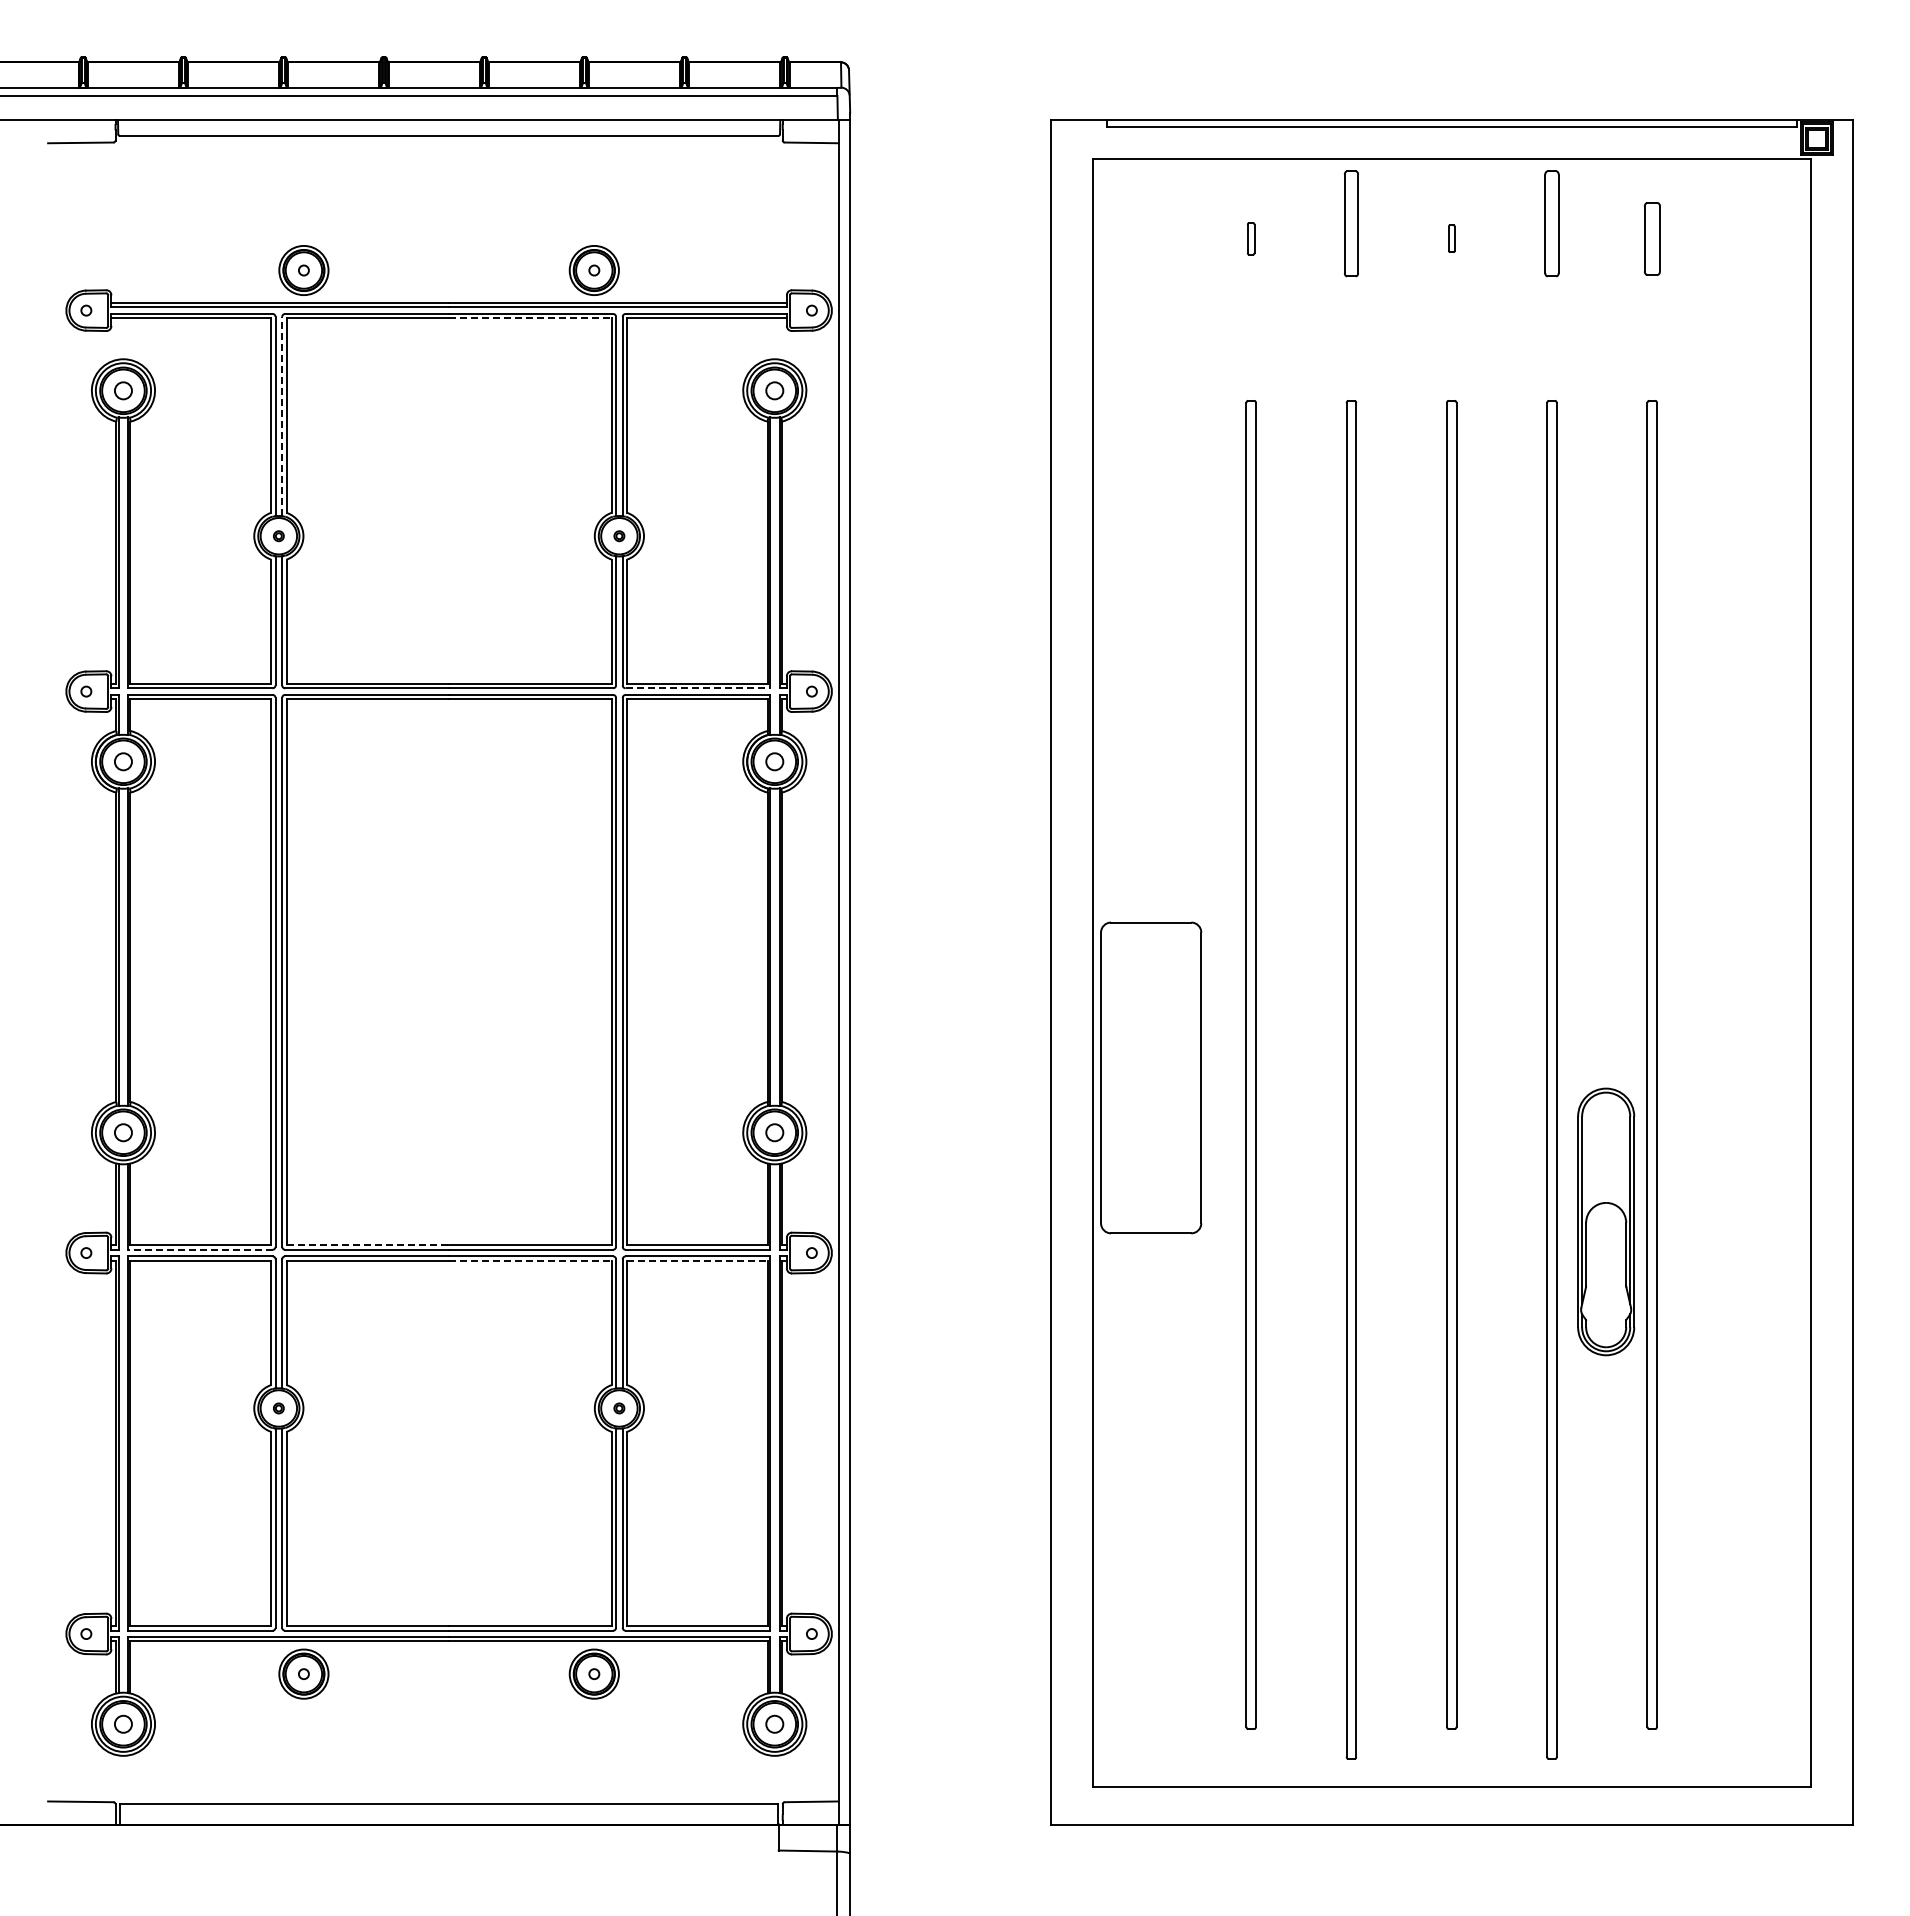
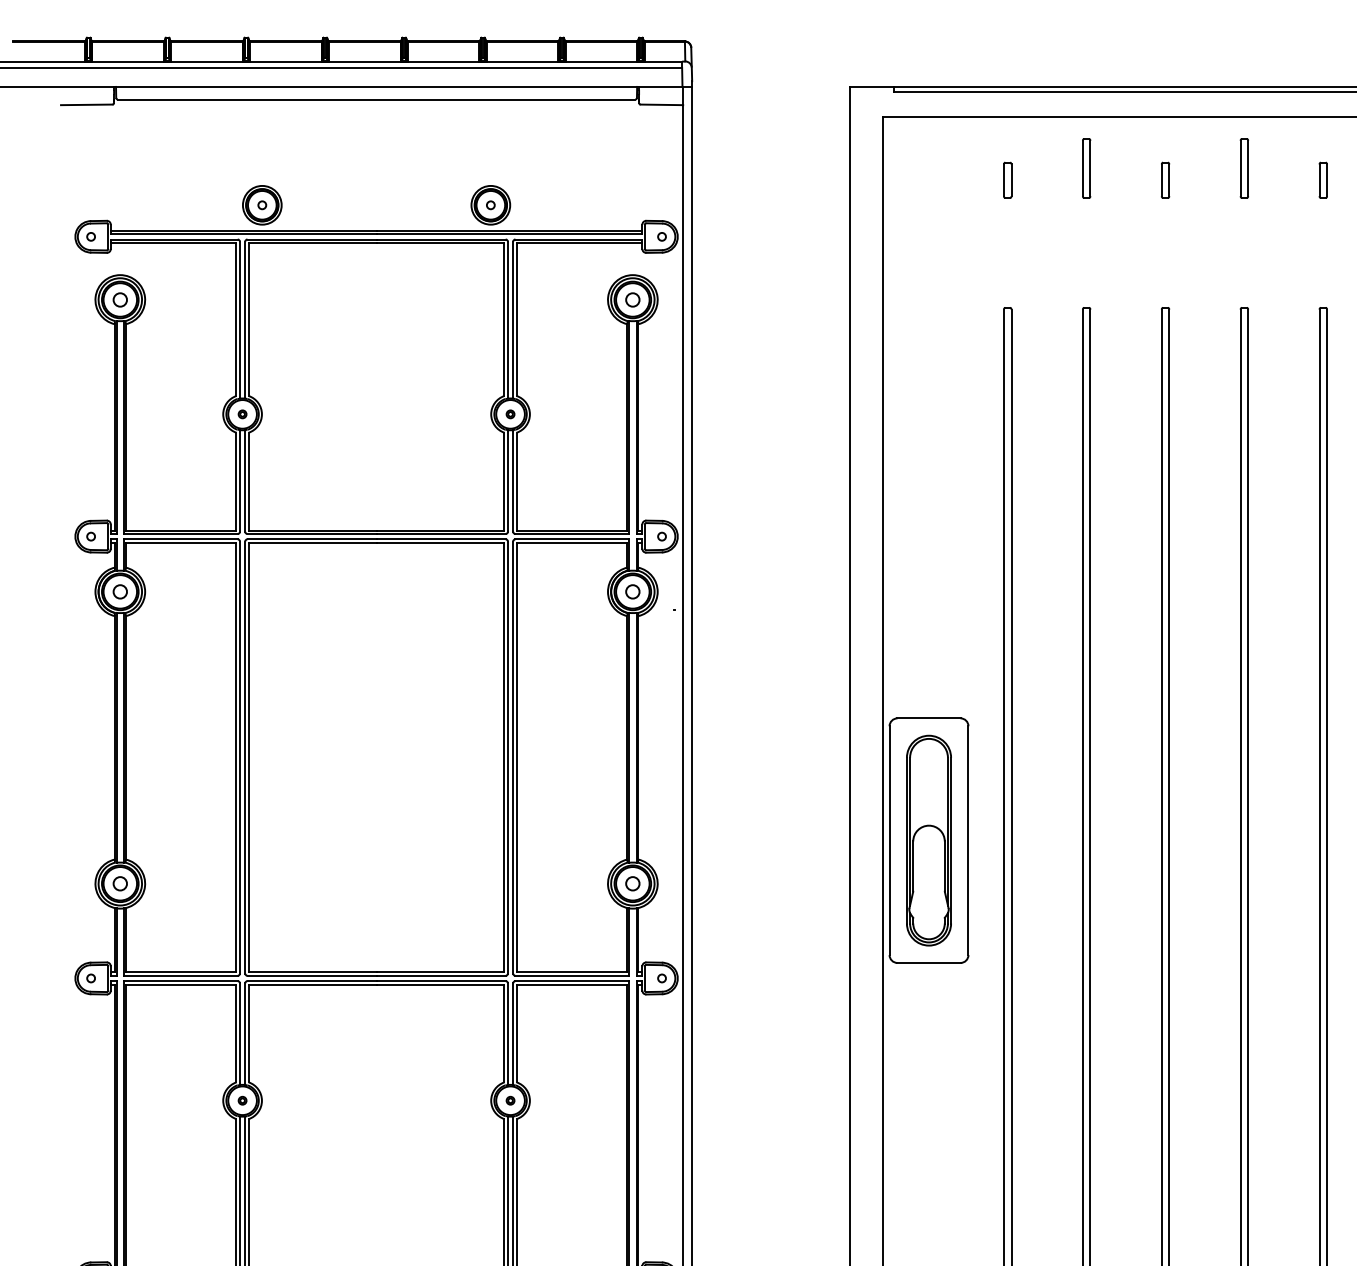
part: (1351, 223) -> (1086, 168), size x0.71
part: (1551, 223) -> (1244, 168), size x0.71
part: (1250, 238) -> (1007, 180), size x1.43
part: (1451, 238) -> (1165, 180), size x1.67
part: (1651, 238) -> (1322, 180), size x0.62
line: (530, 318) -> (440, 243), dashed -> solid
line: (282, 415) -> (245, 319), dashed -> solid
line: (698, 688) -> (572, 534), dashed -> solid
part: (1606, 1221) -> (929, 840), moved
line: (368, 1245) -> (313, 972), dashed -> solid
line: (200, 1249) -> (180, 975), dashed -> solid
line: (530, 1260) -> (440, 984), dashed -> solid
line: (697, 1260) -> (572, 984), dashed -> solid

